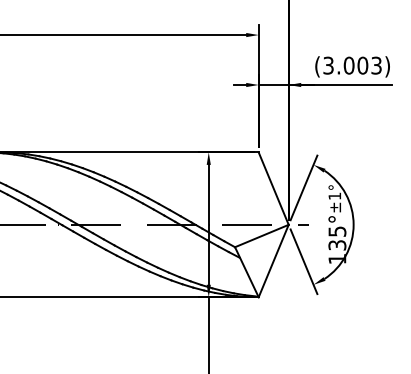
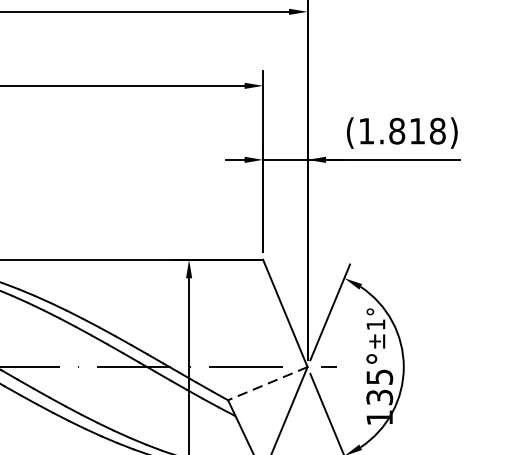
text: (352, 65) -> (402, 130), (3.003) -> (1.818)
line: (261, 236) -> (267, 384), solid -> dashed

